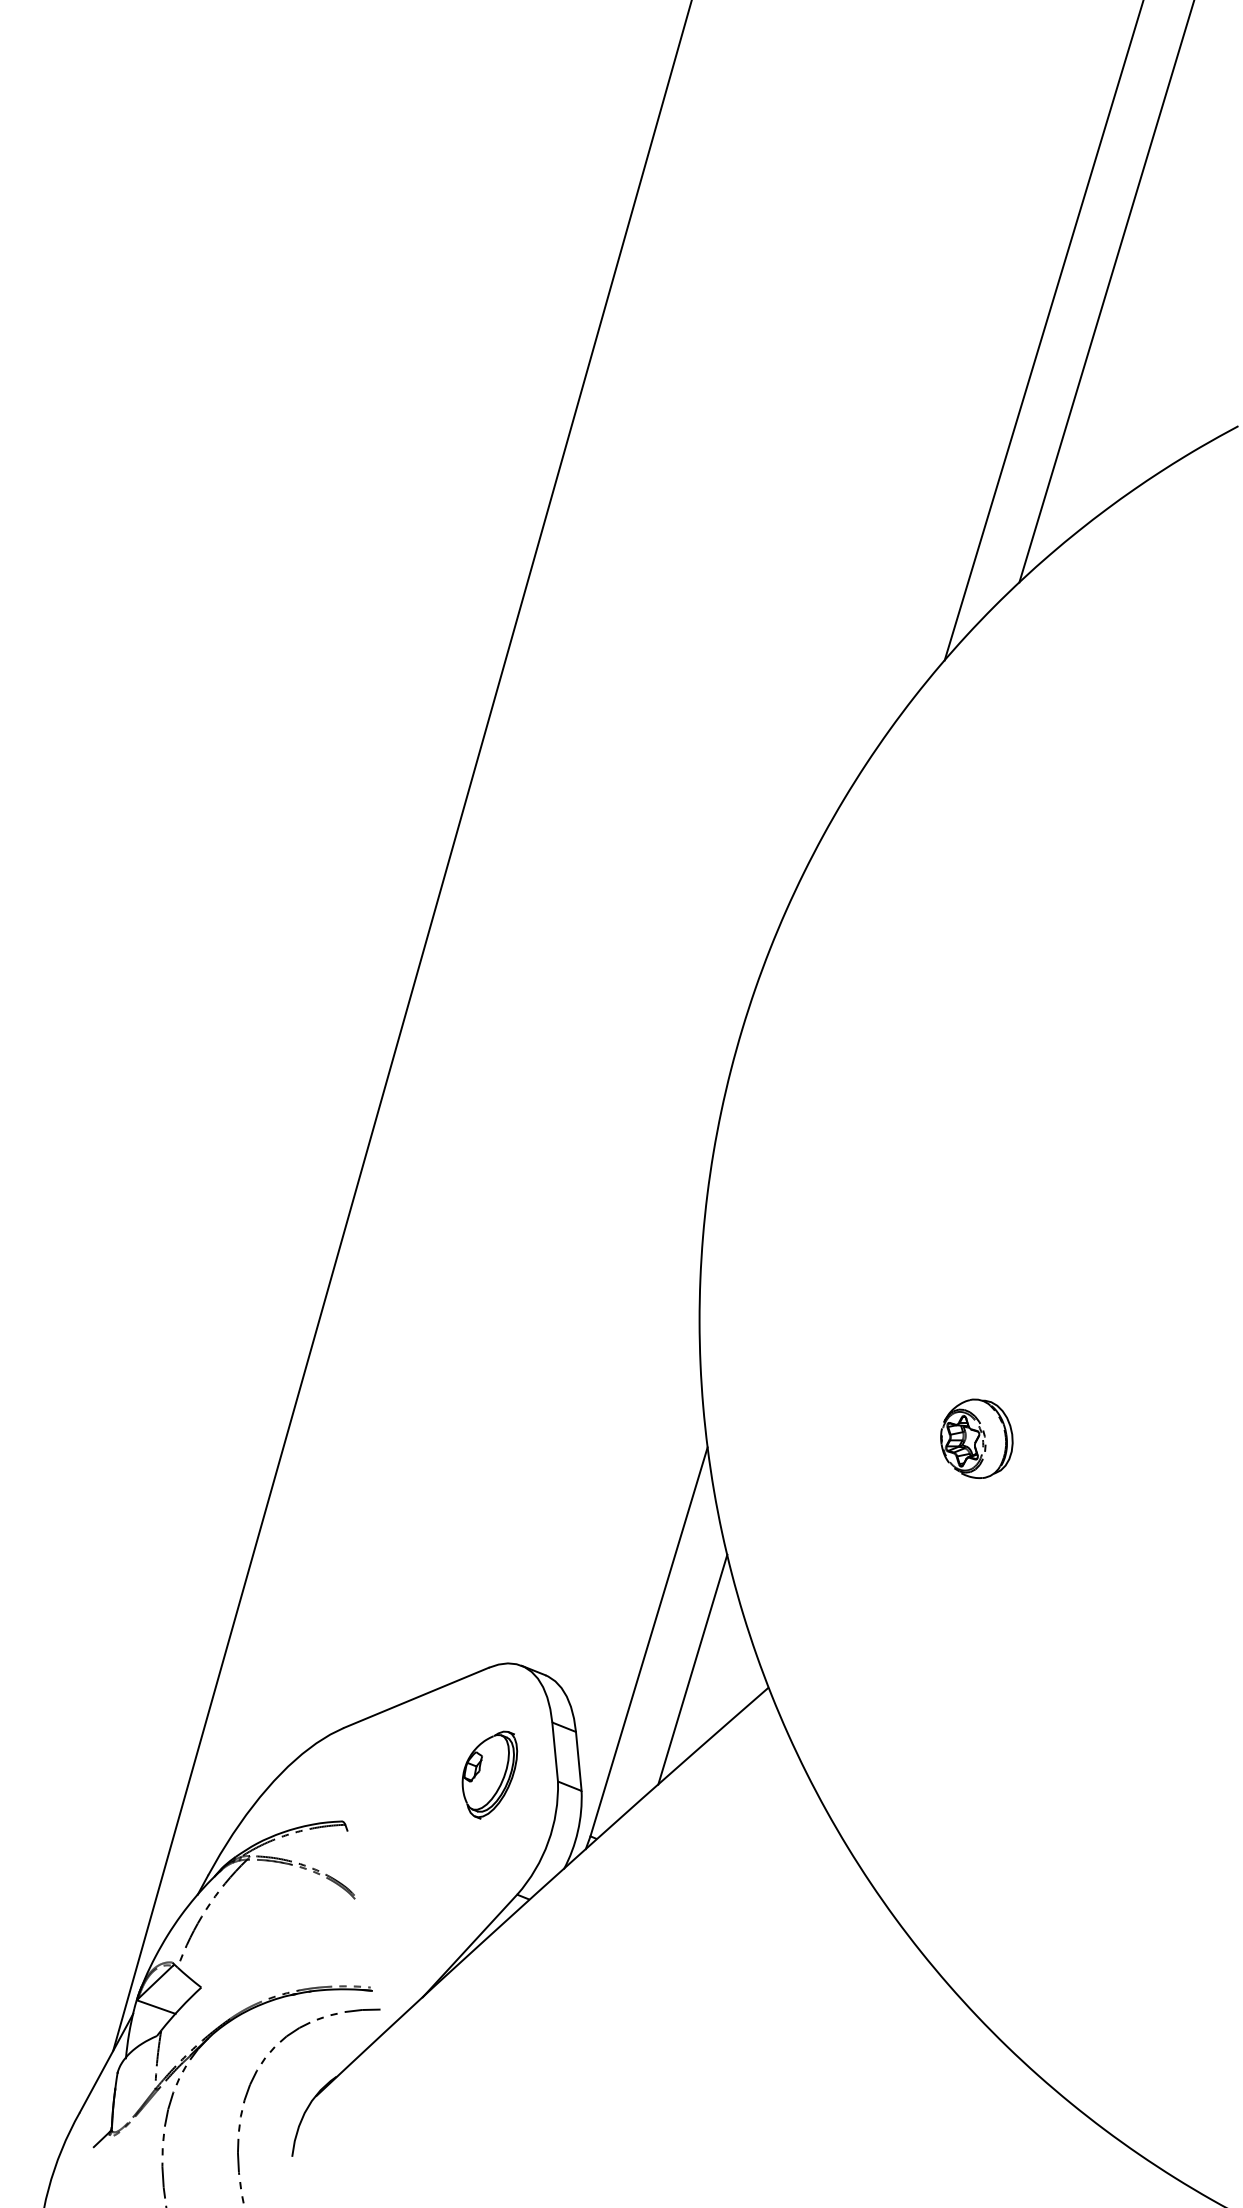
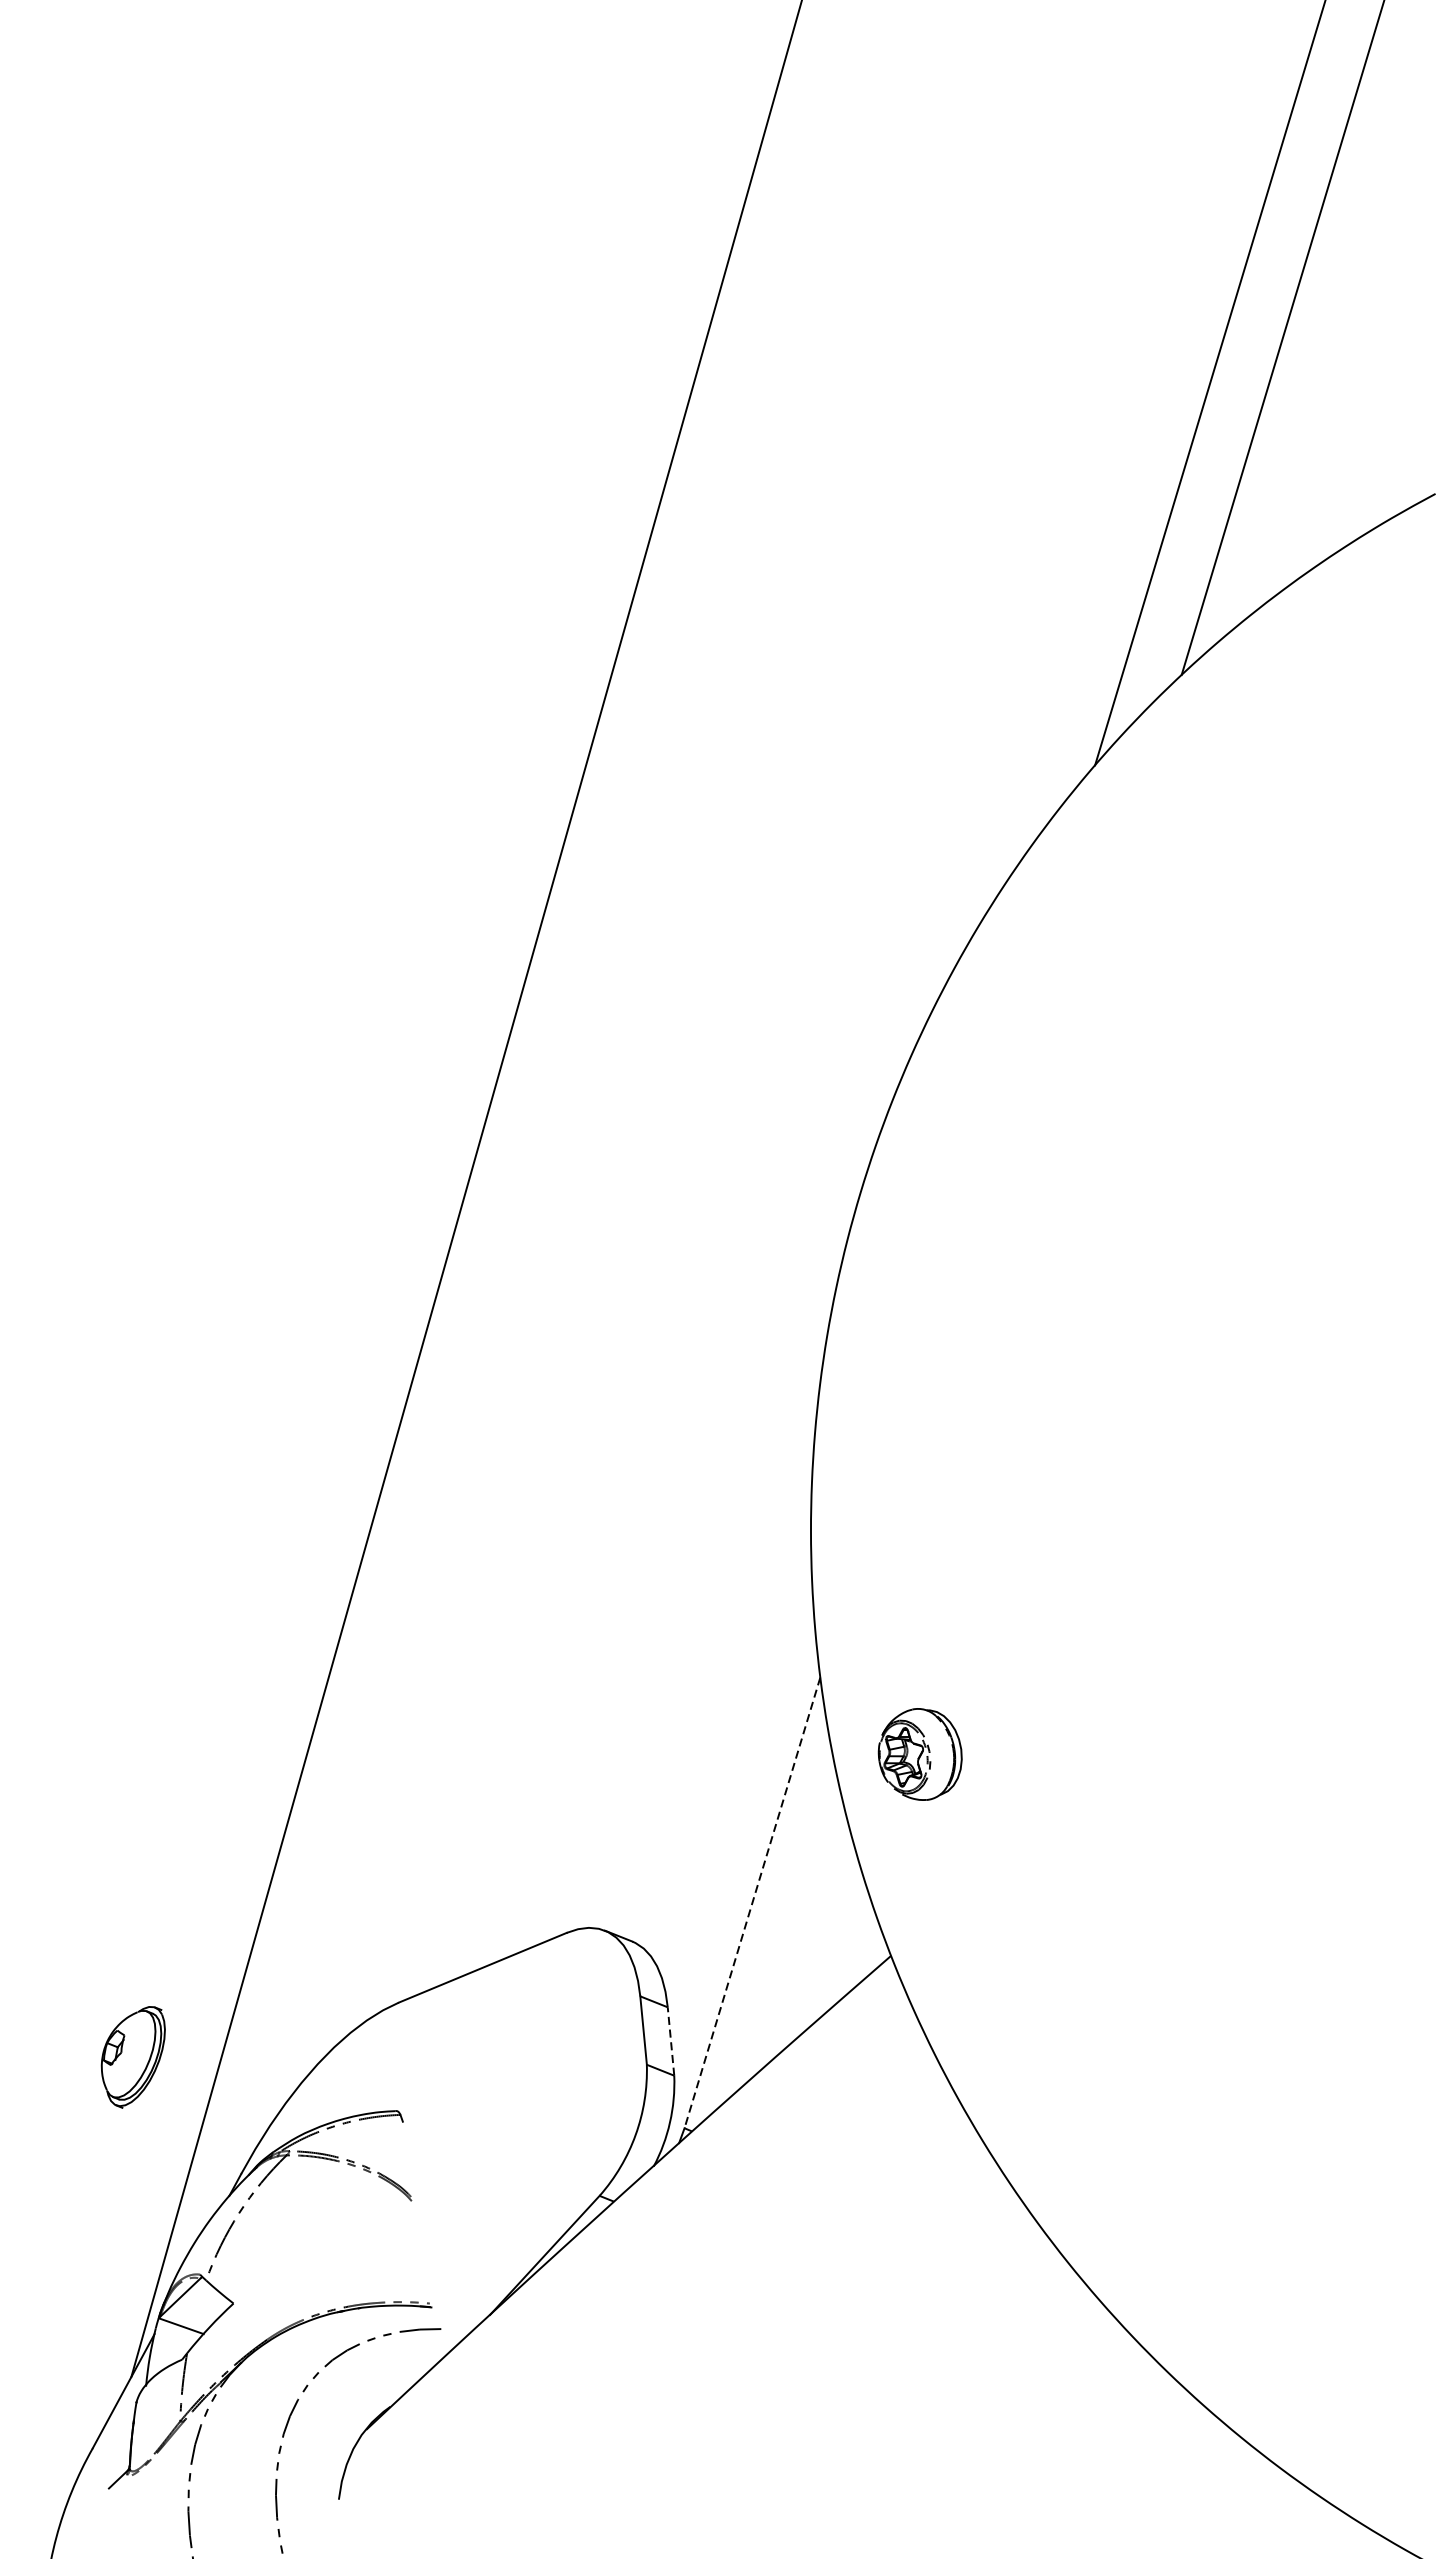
part: (976, 1438) -> (919, 1754), moved
line: (648, 1642) -> (751, 1903), solid -> dashed
line: (692, 1669) -> (802, 1934), removed
line: (578, 1761) -> (670, 2041), solid -> dashed
part: (489, 1774) -> (132, 2056), moved

